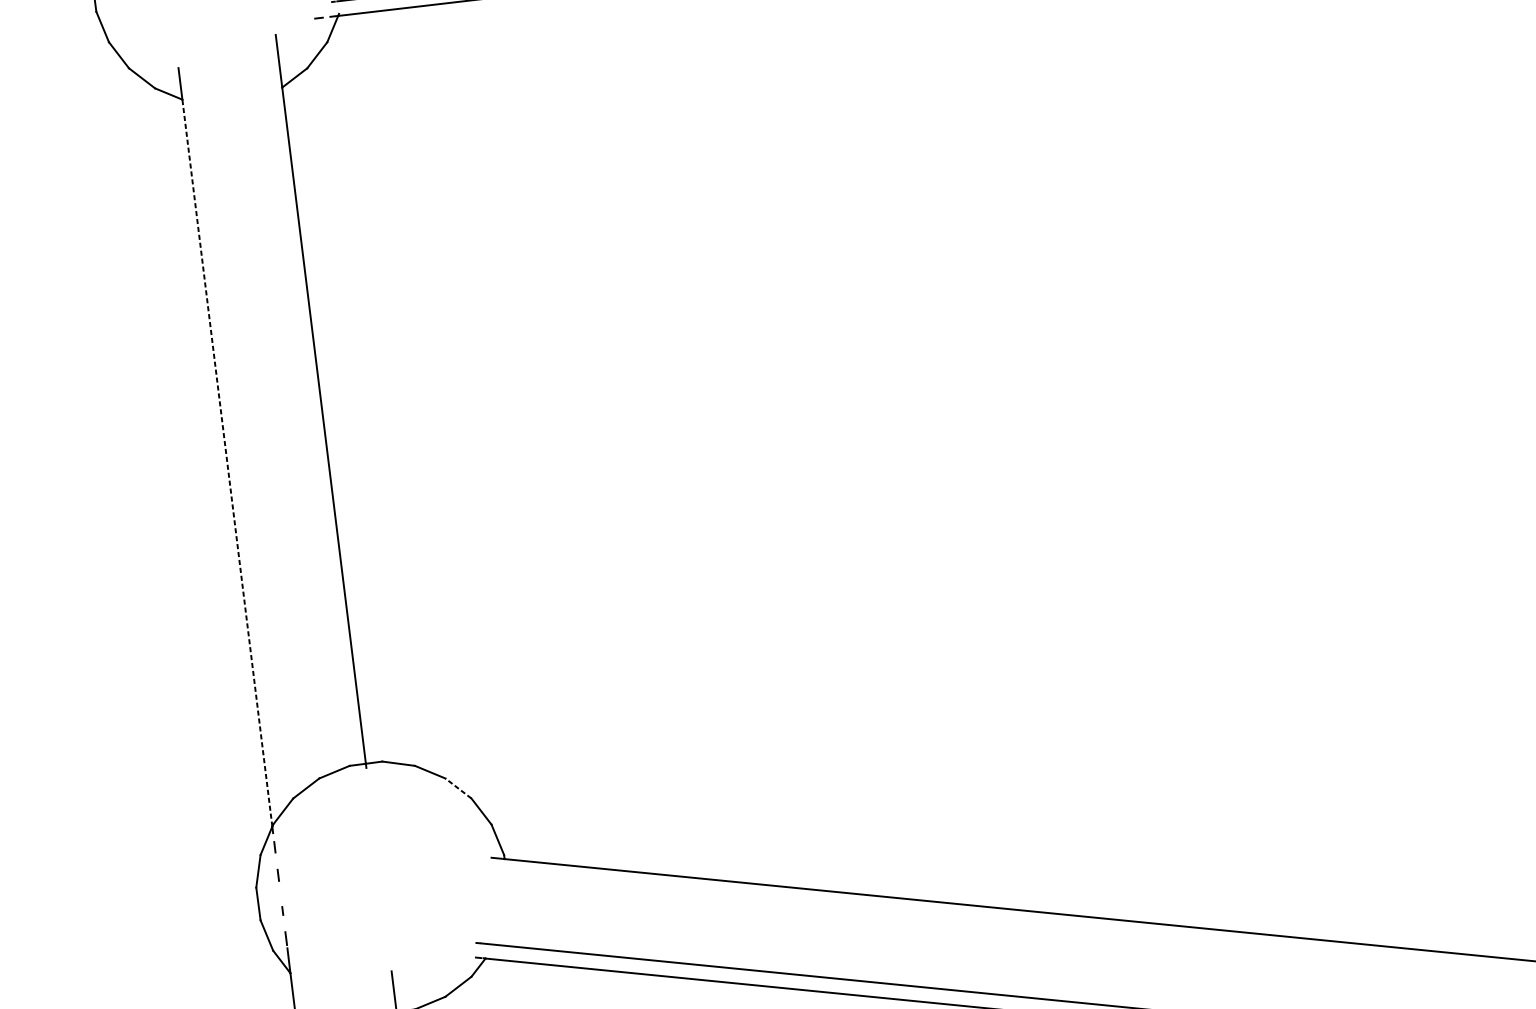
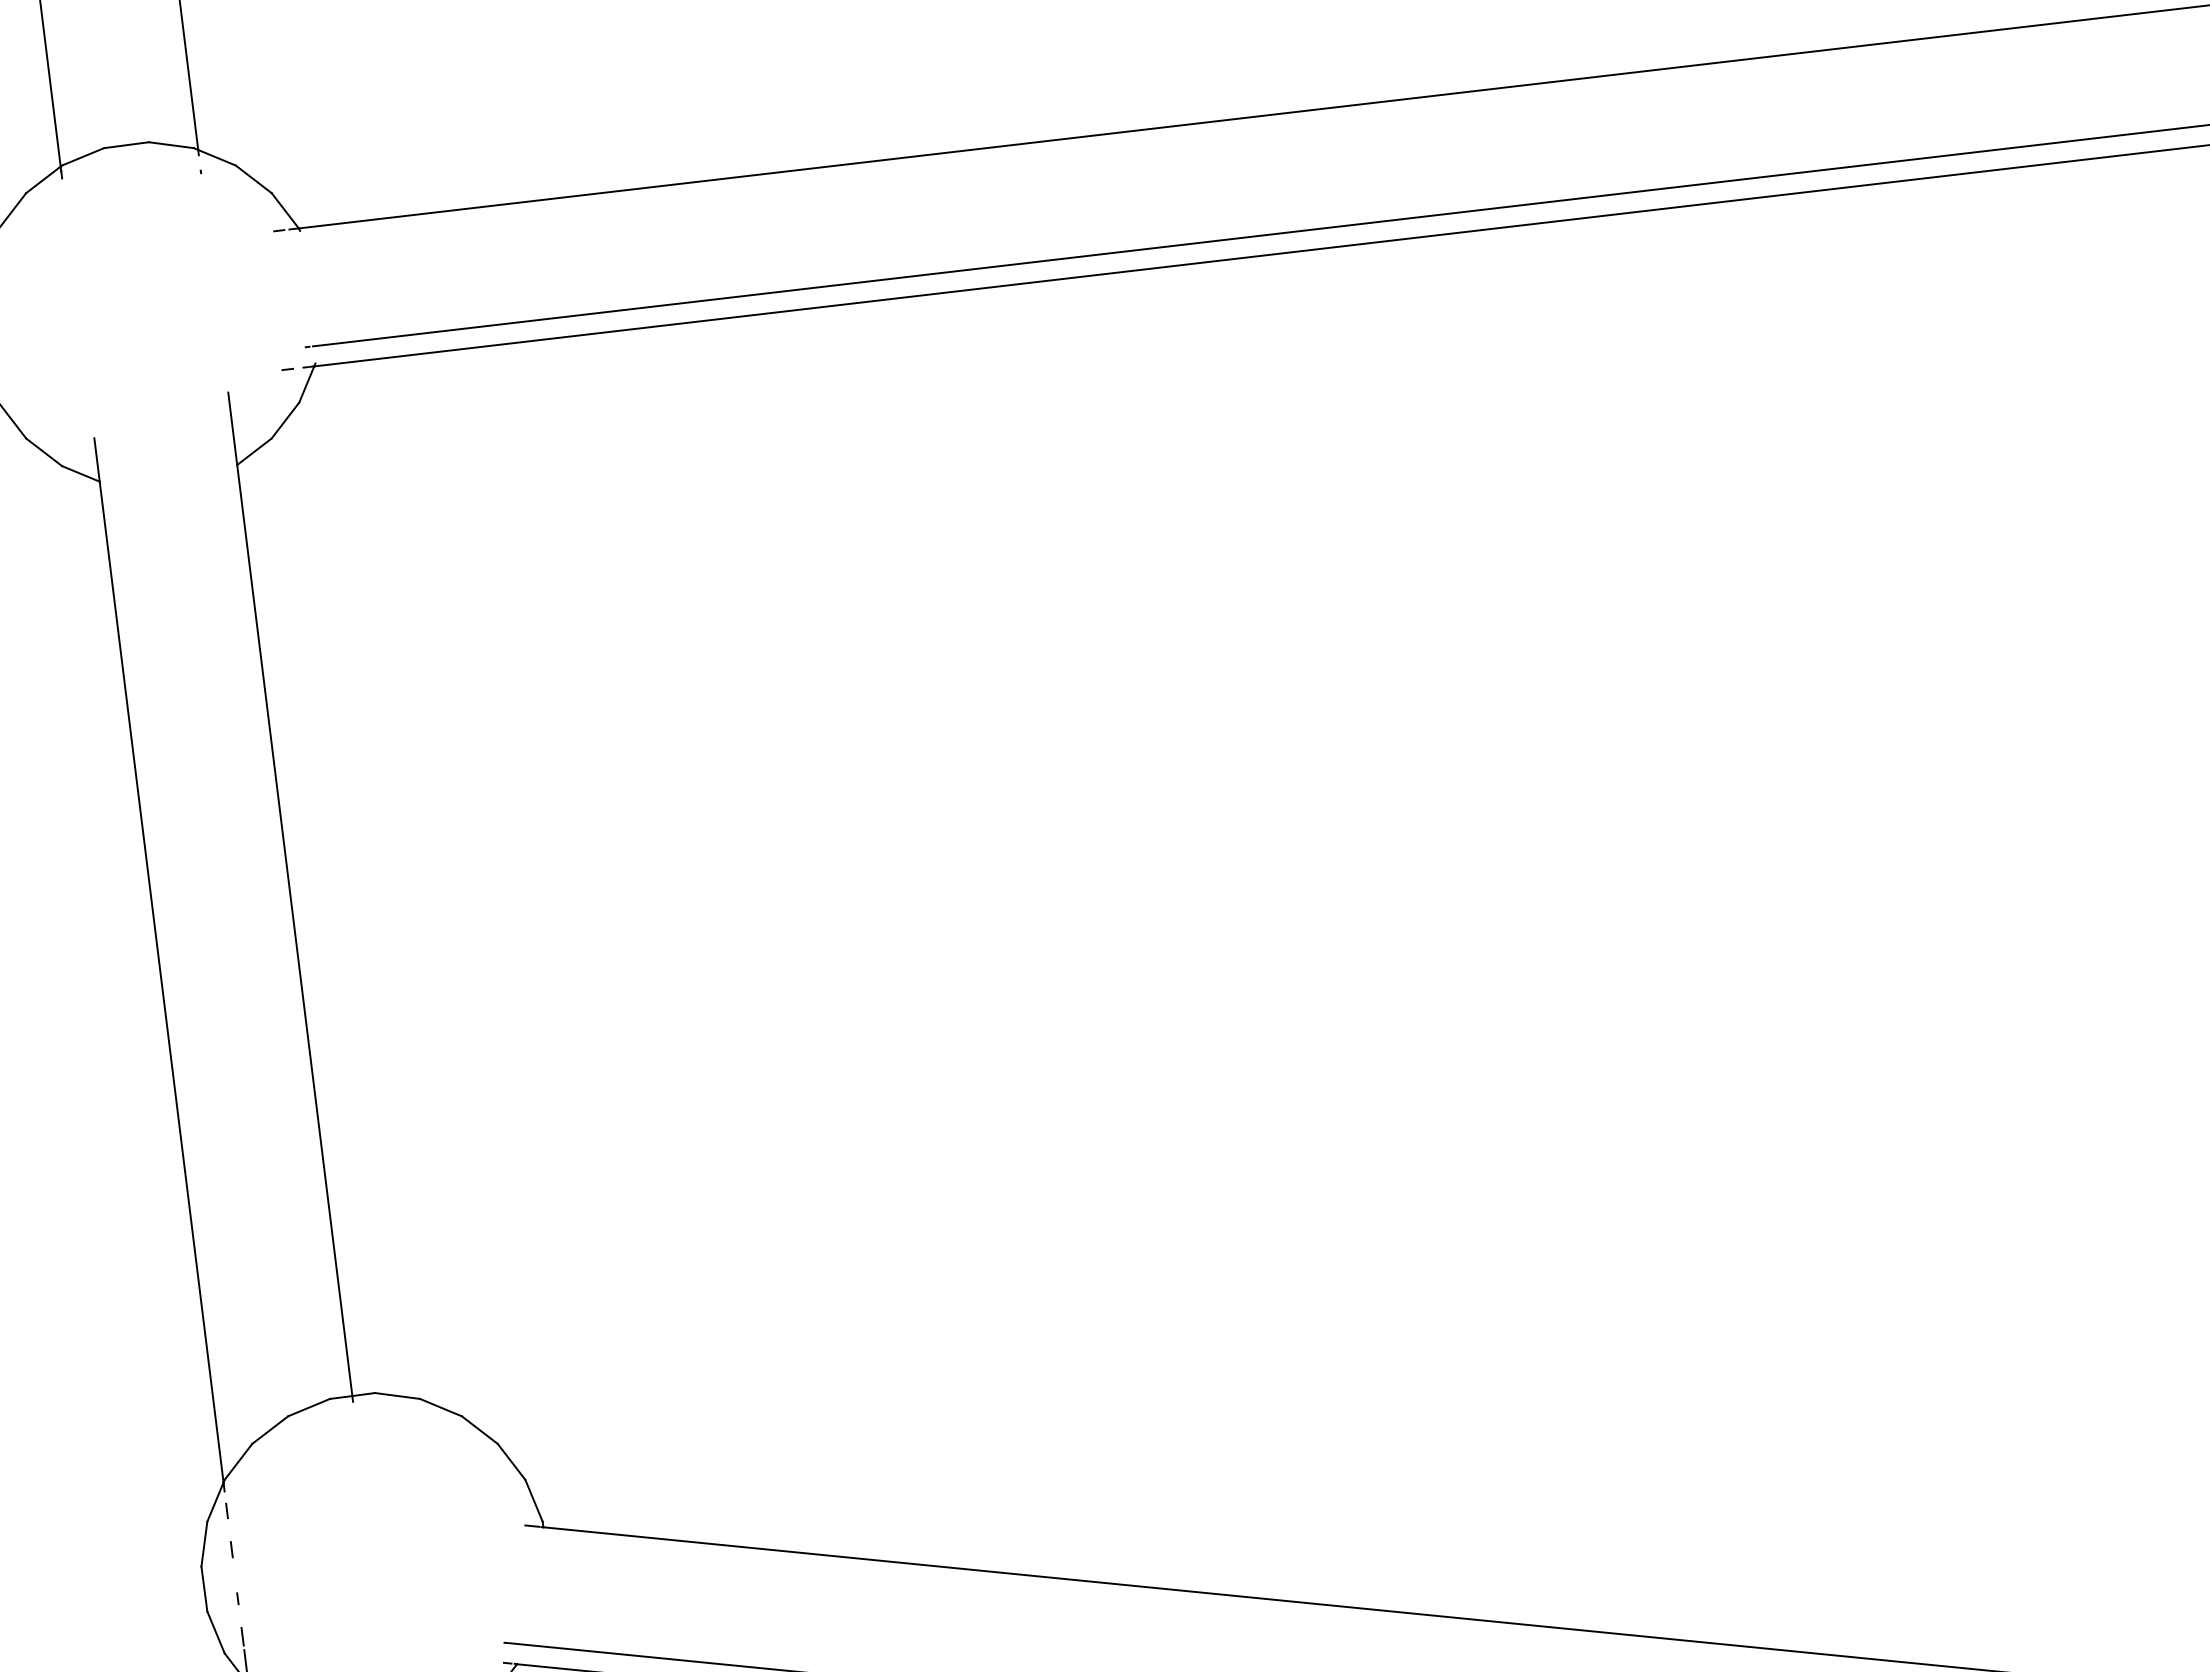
line: (227, 462) -> (161, 981), dashed -> solid
line: (458, 788) -> (479, 1430), dashed -> solid

